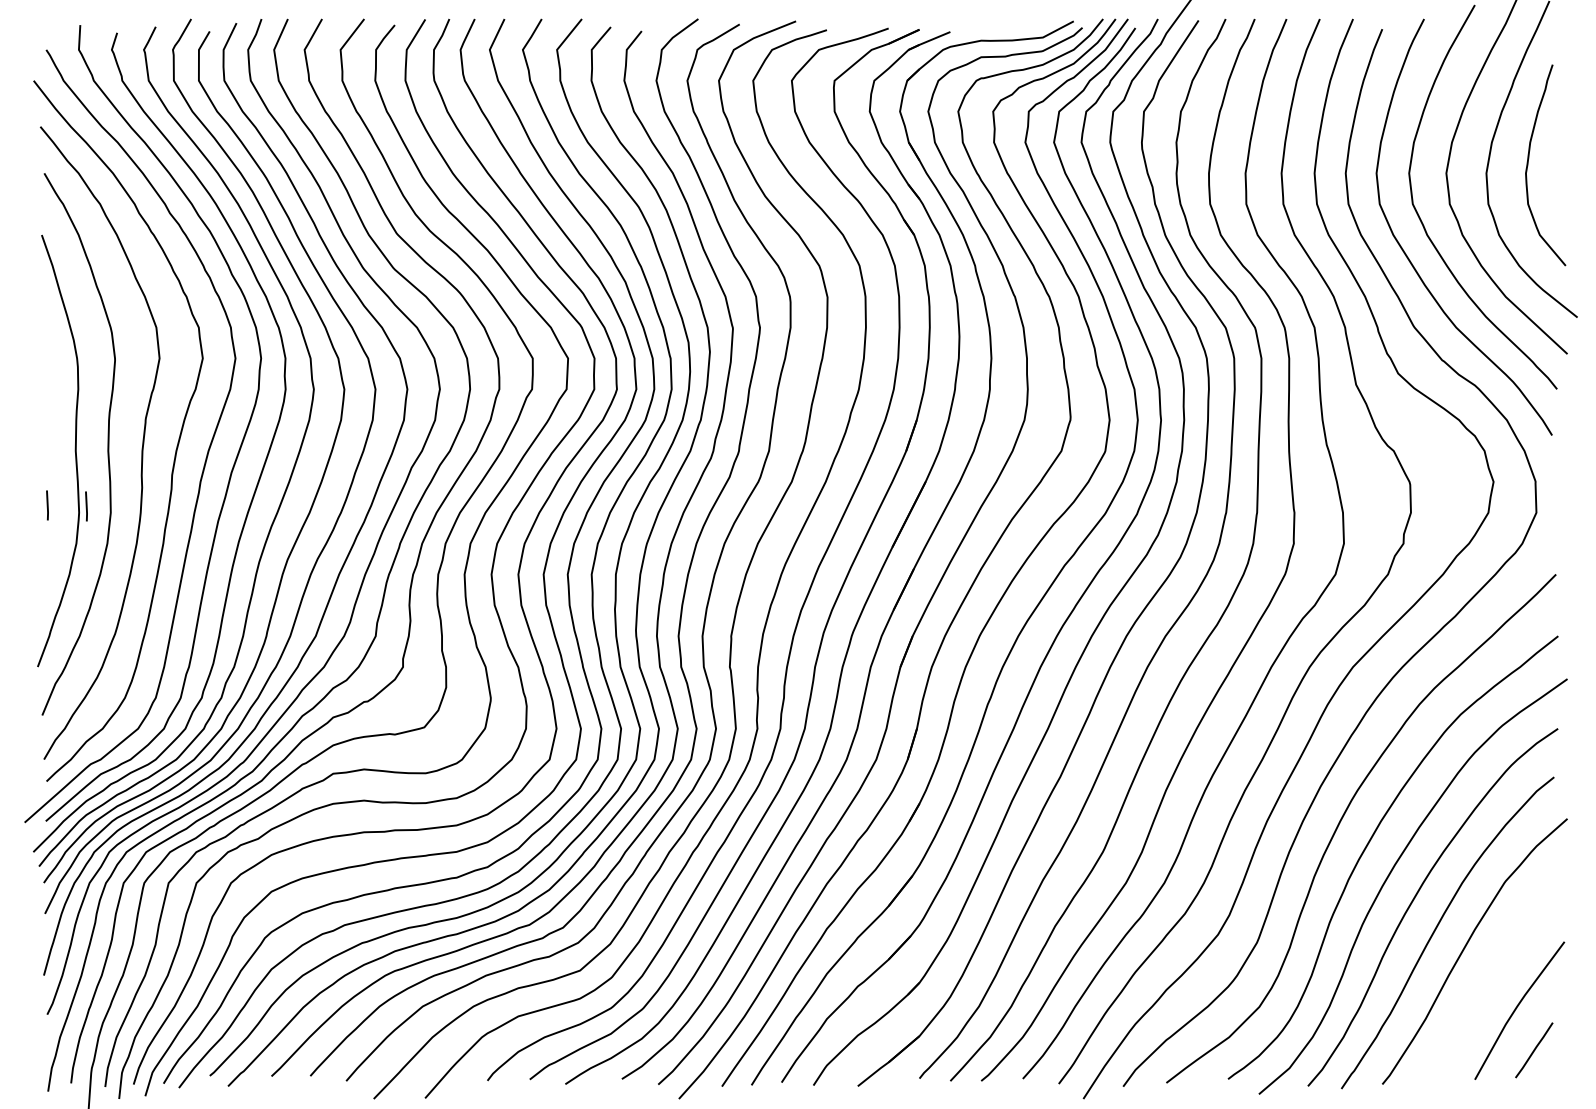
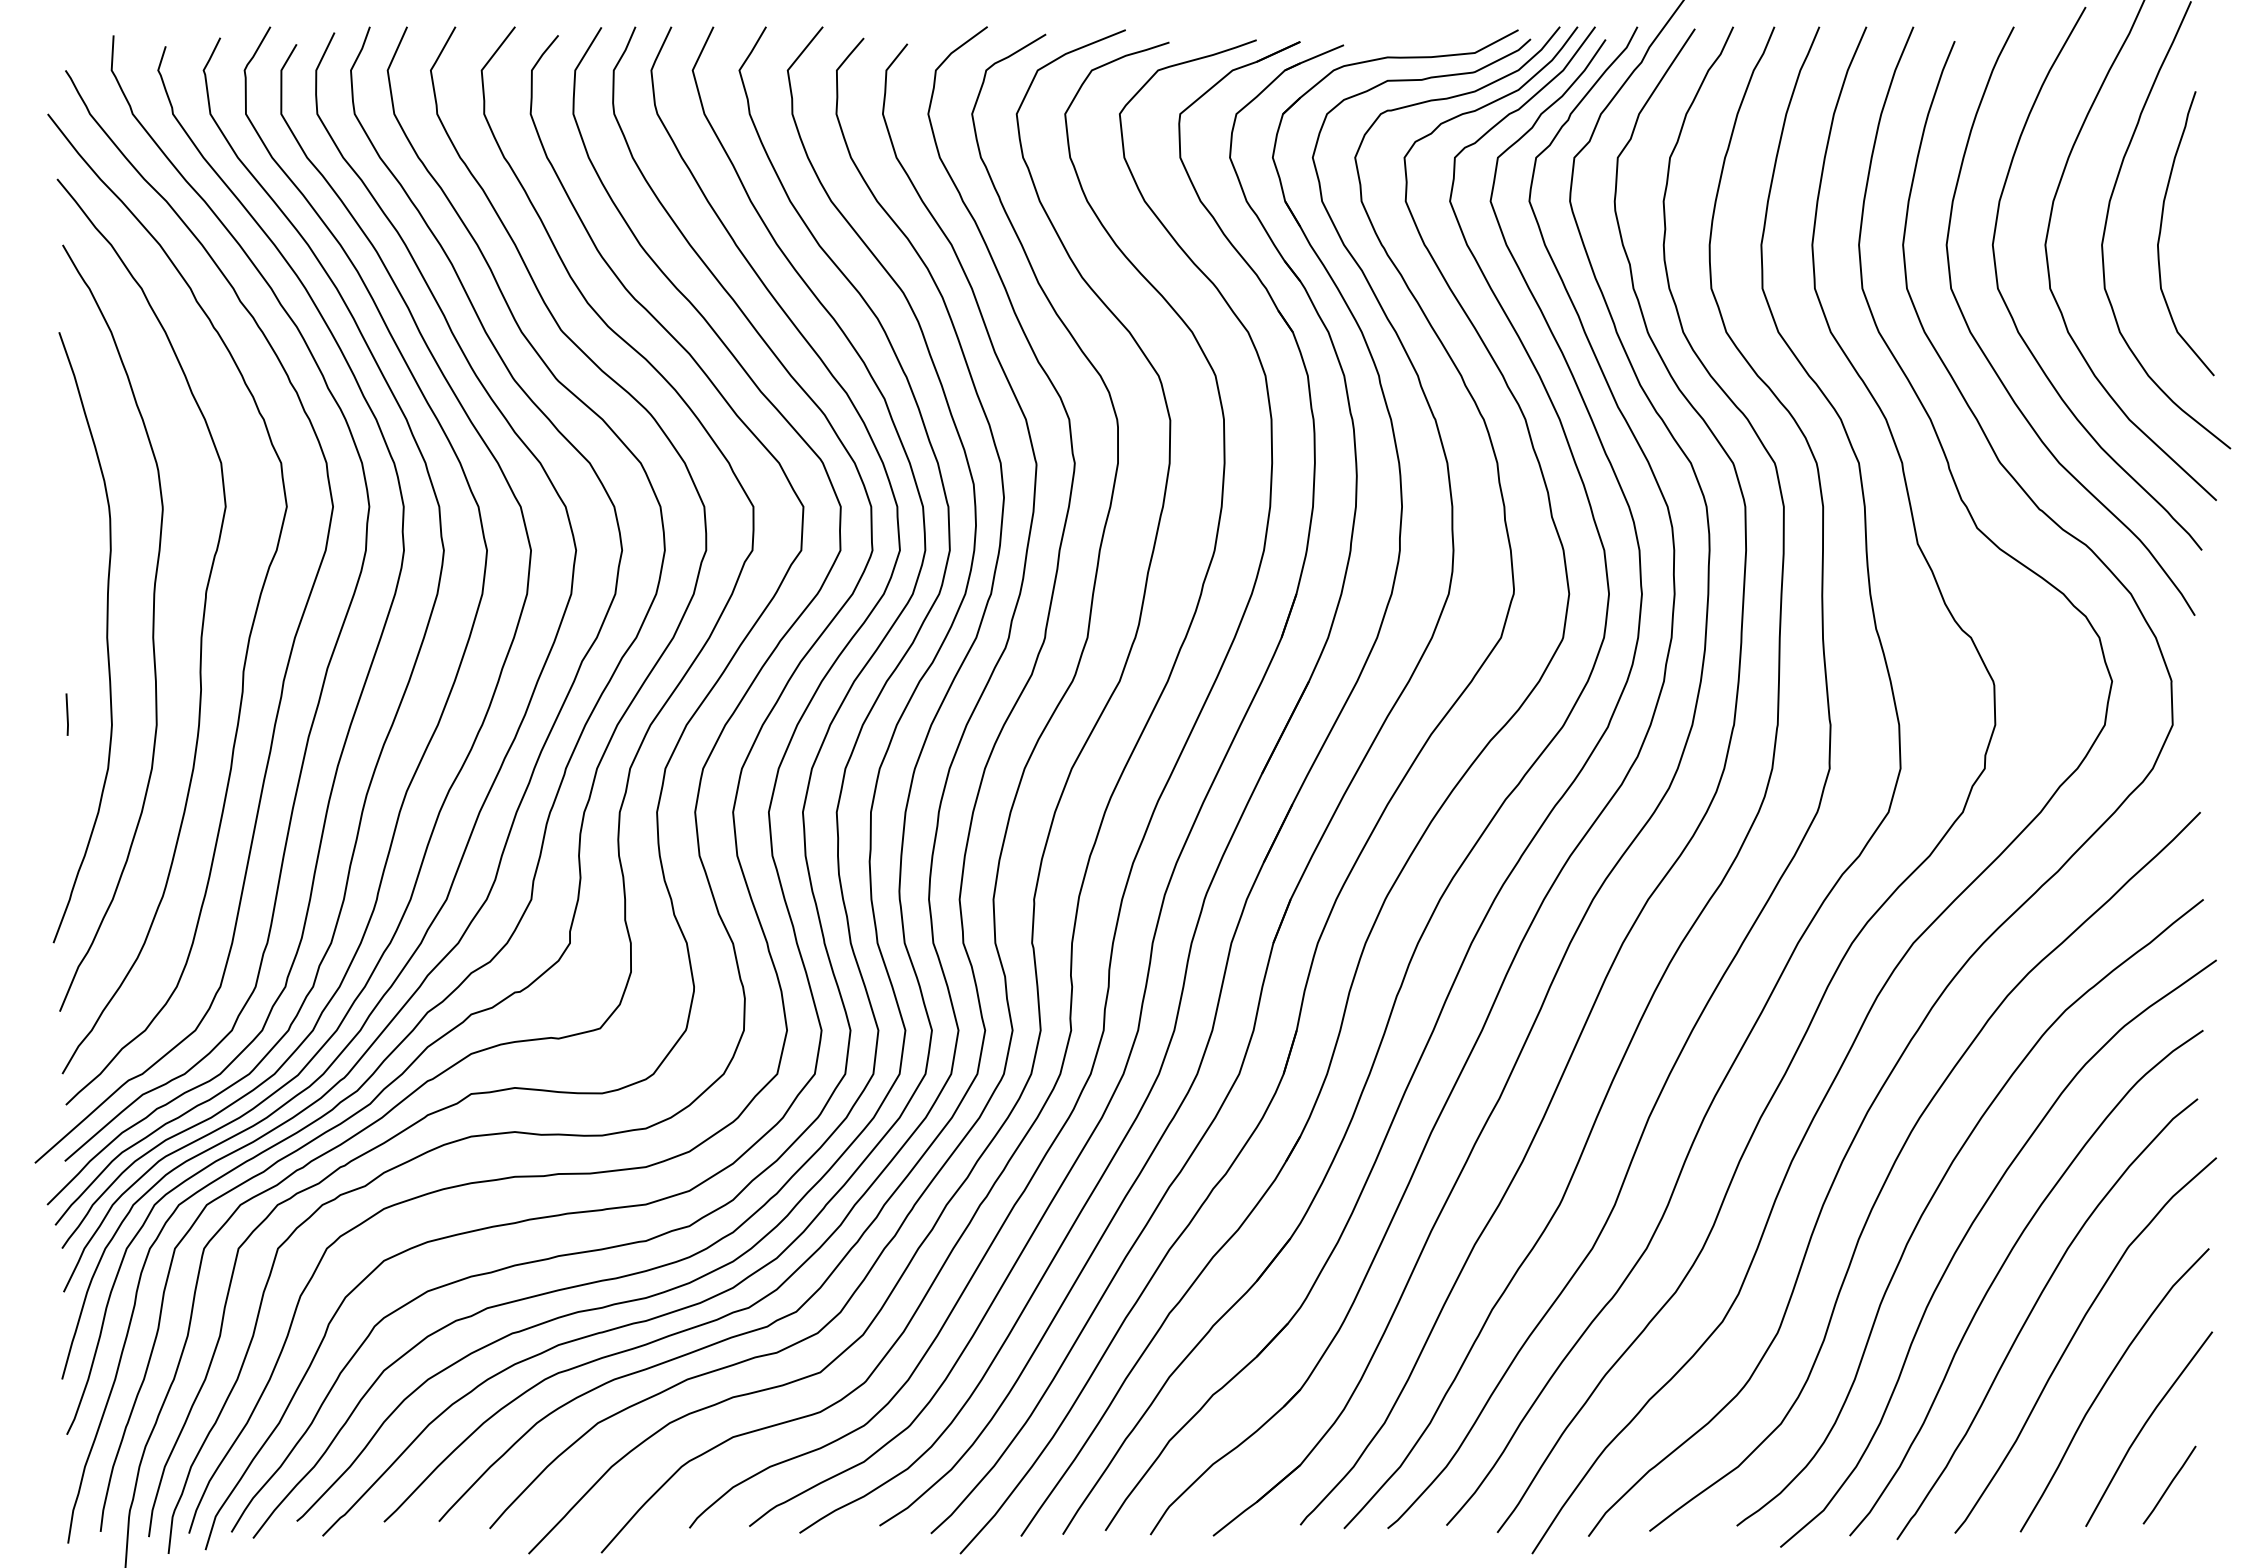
line: (86, 506) -> (122, 716), removed
curve: (1489, 979) -> (2106, 1384), added

